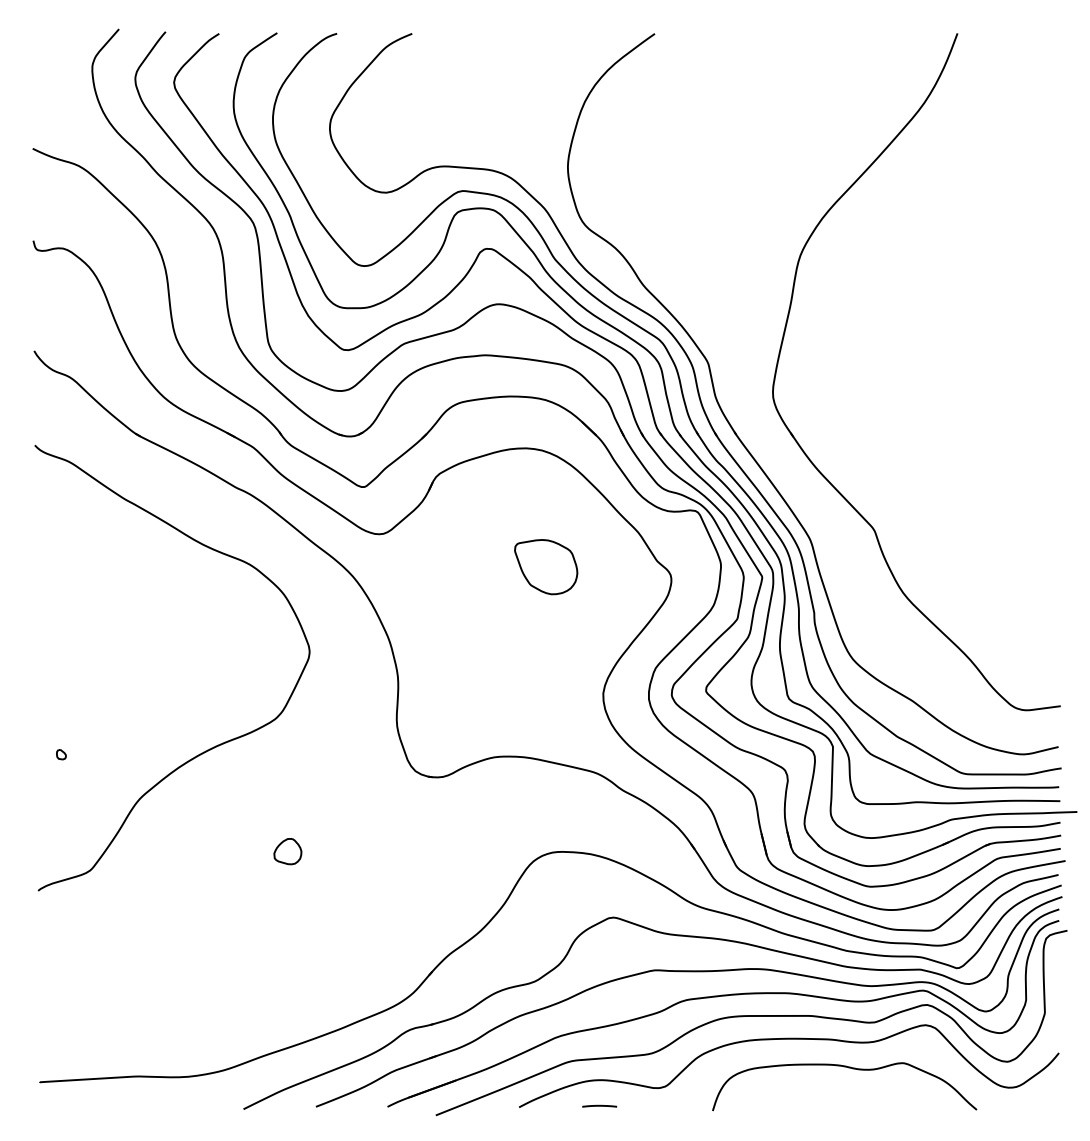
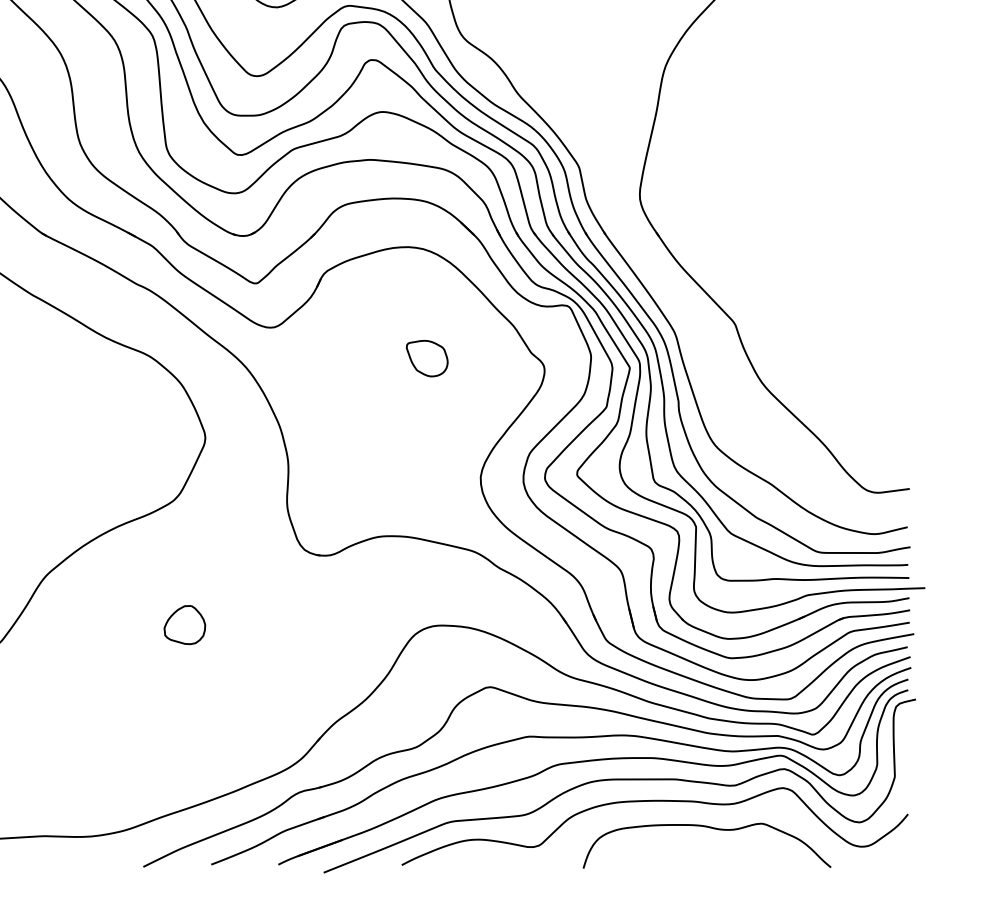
part: (546, 567) -> (427, 358), size x0.7
part: (287, 851) -> (184, 625), size x1.6
line: (599, 1105) -> (477, 863), removed

